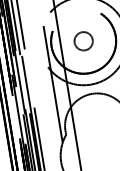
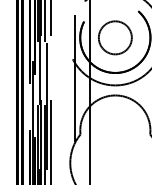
circle: (83, 40) -> (115, 37), size x1.67

